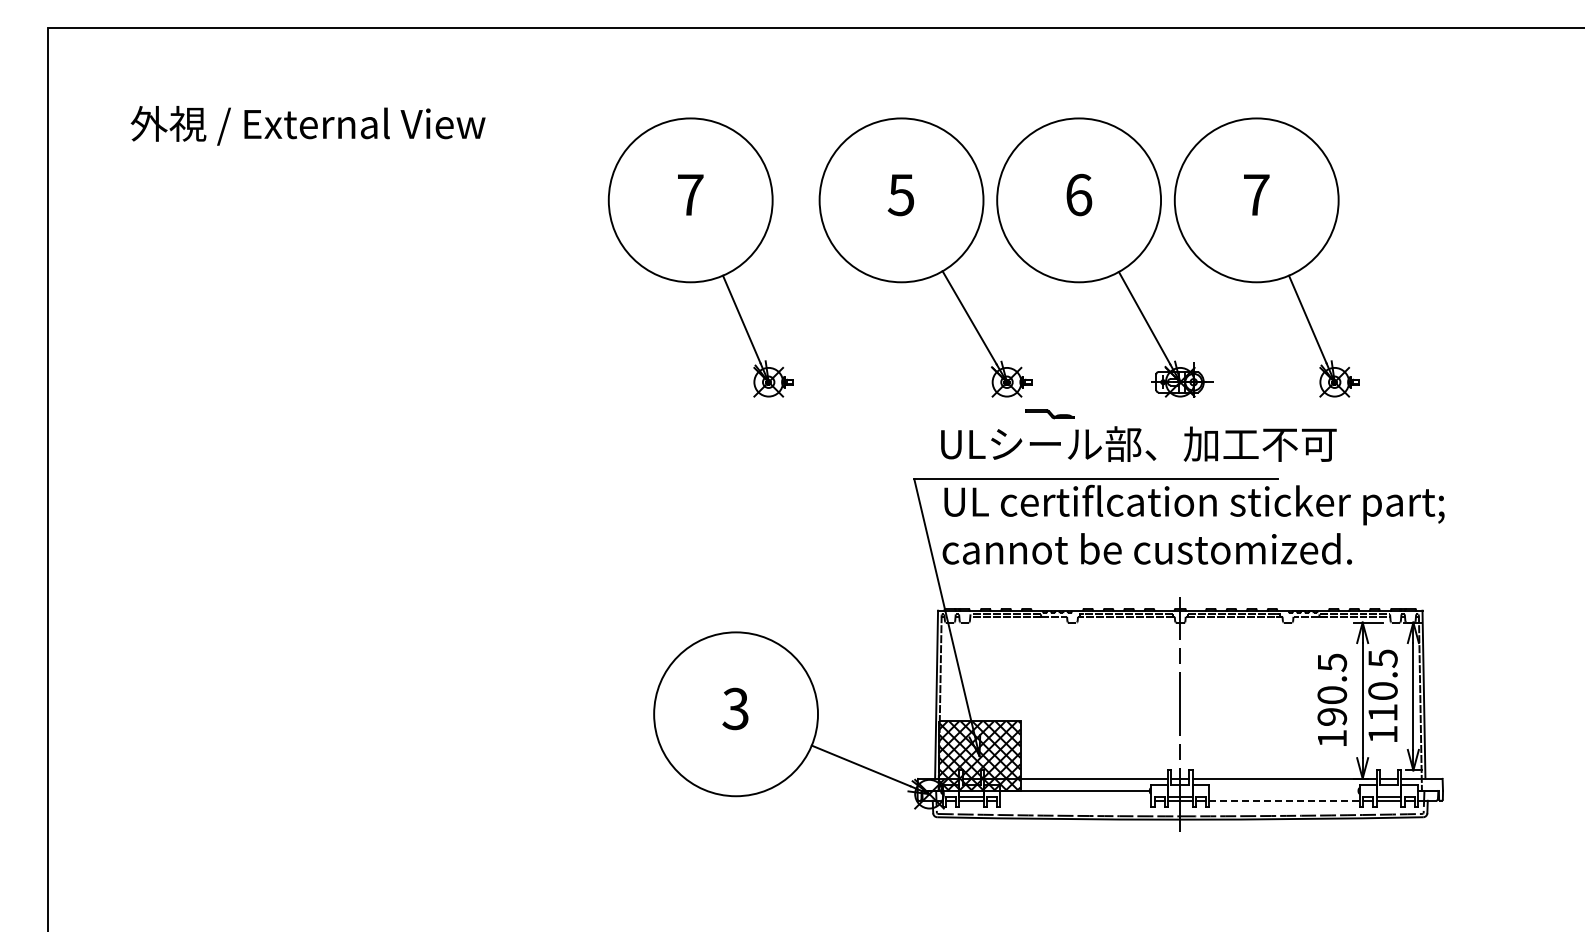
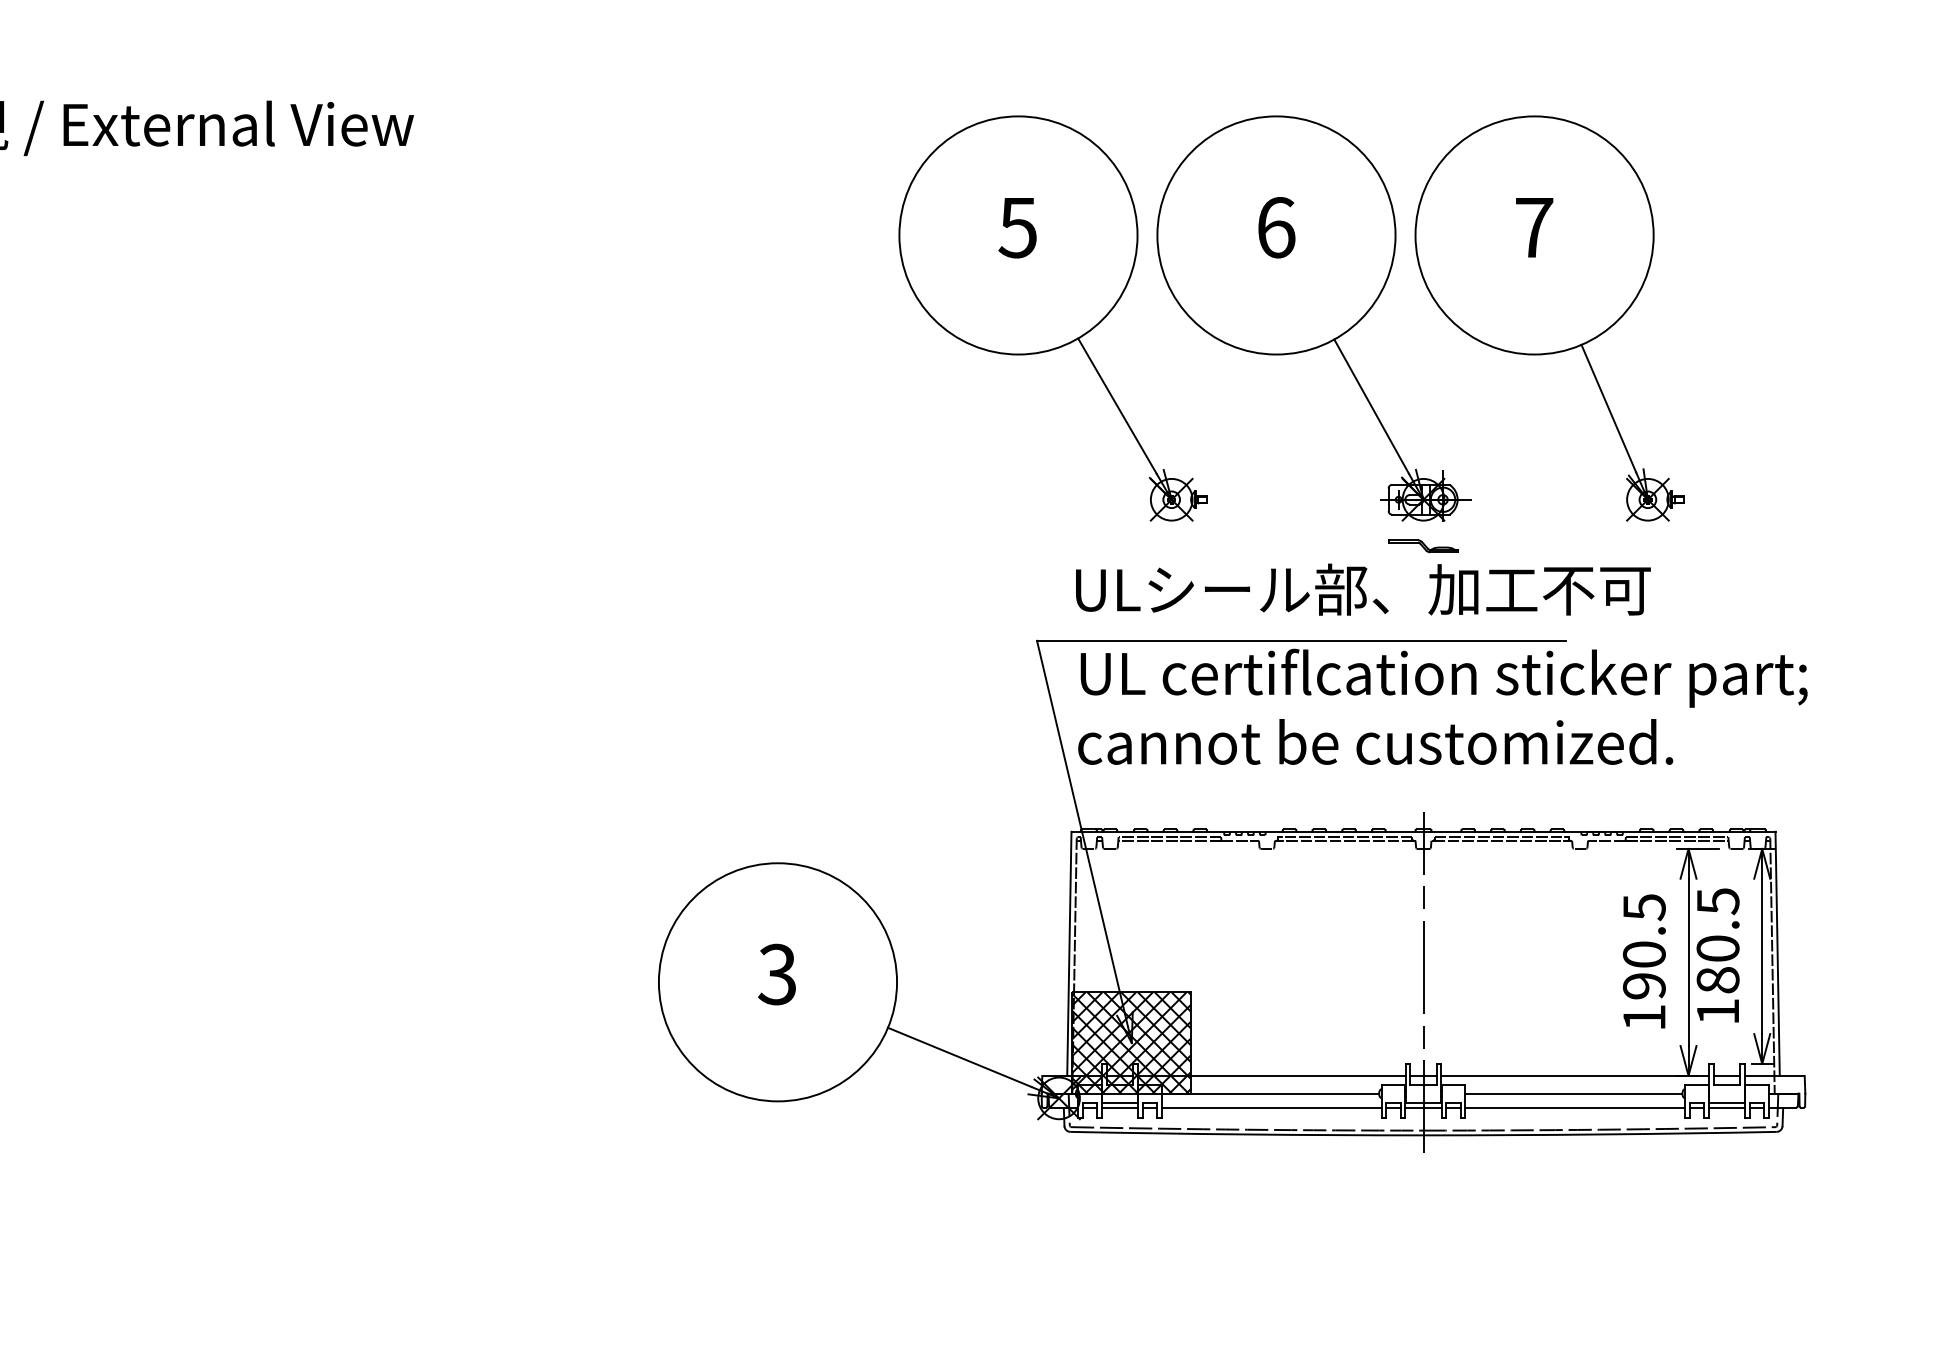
part: (700, 257) -> (726, 318), removed
part: (1049, 414) -> (1422, 546), moved
text: (1382, 712) -> (1717, 979), 110.5 -> 180.5
line: (1283, 790) -> (1573, 1093), added
line: (1075, 800) -> (1271, 1107), added
line: (1285, 800) -> (1576, 1107), dashed -> solid

